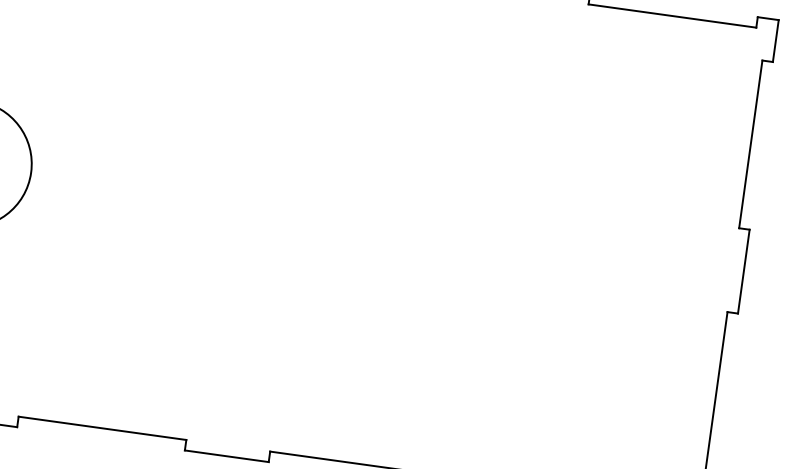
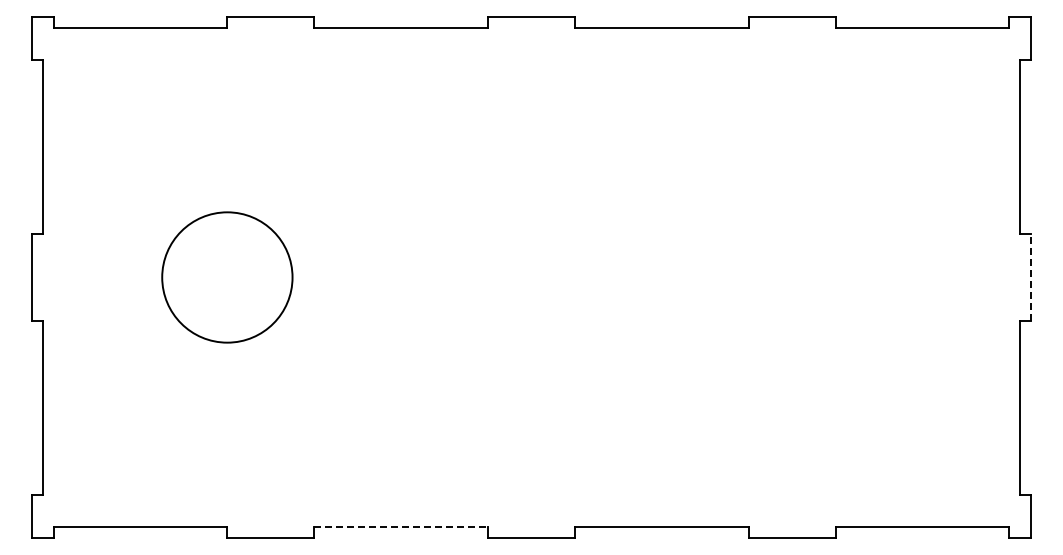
line: (744, 271) -> (1031, 277), solid -> dashed
line: (102, 428) -> (401, 527), solid -> dashed

